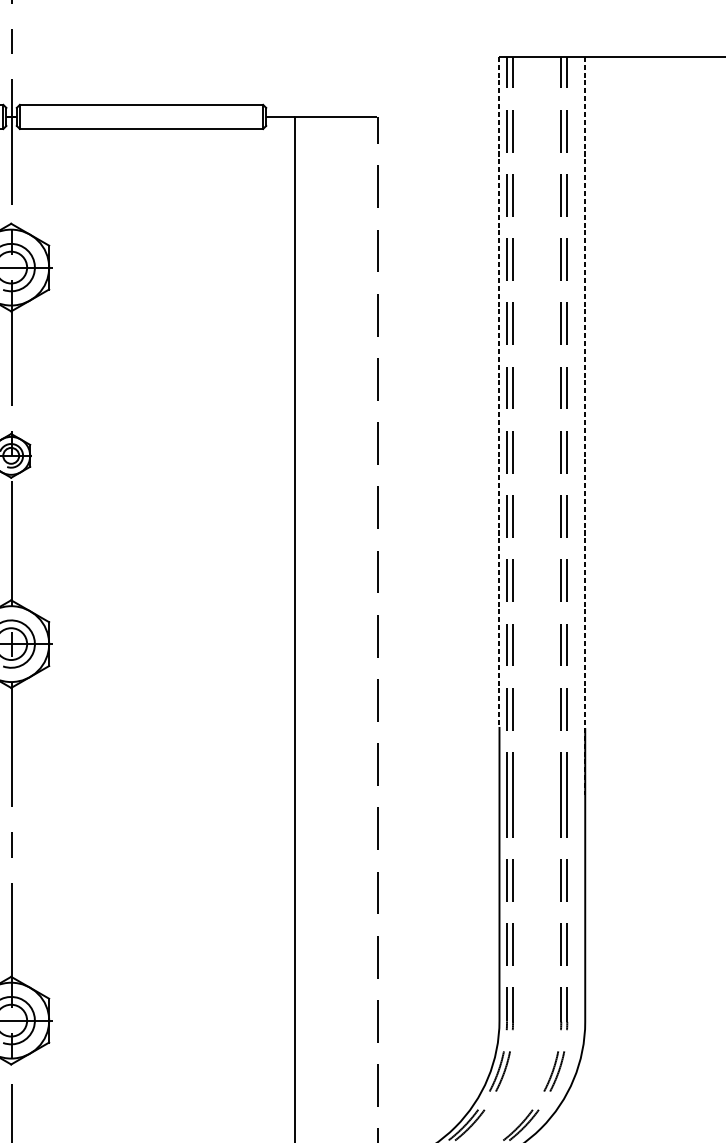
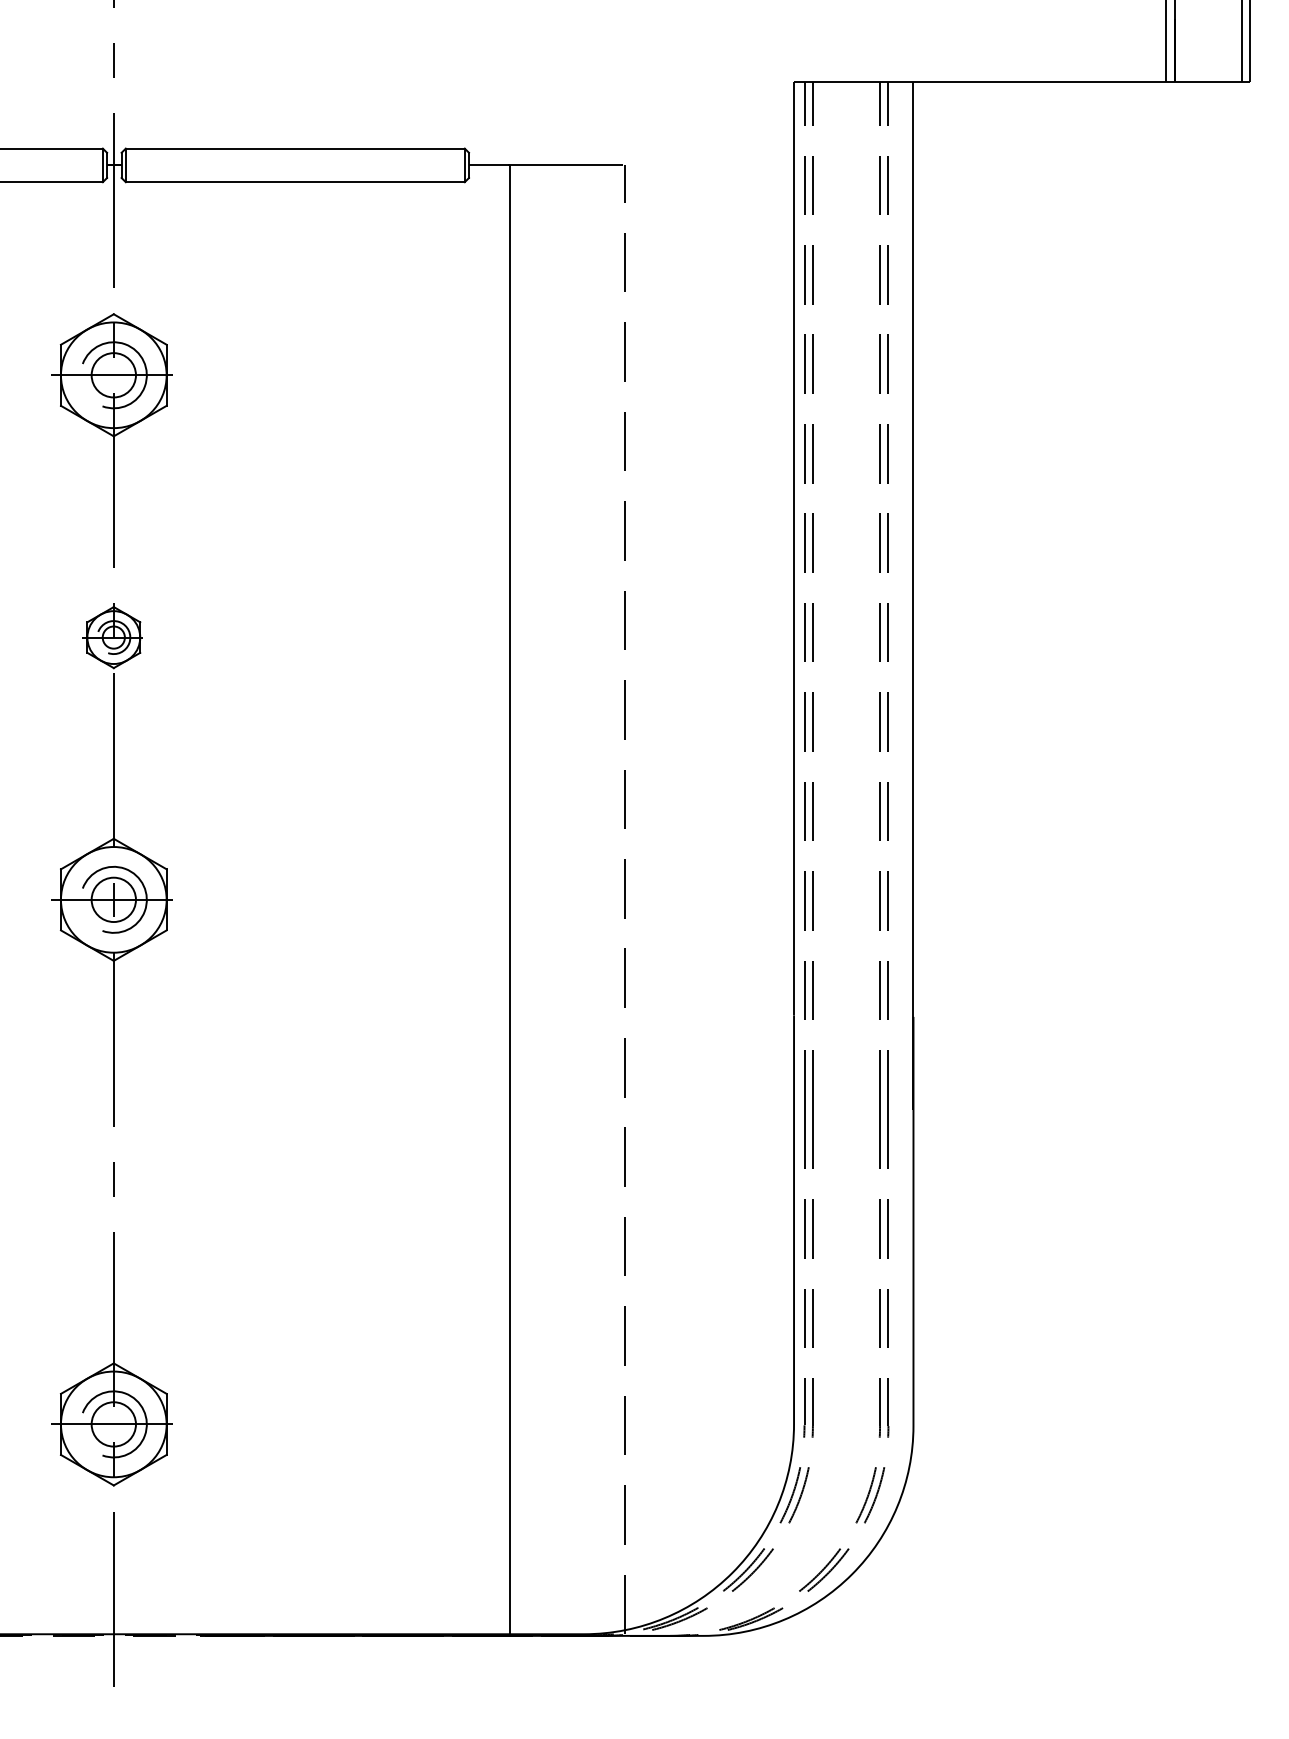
line: (499, 391) -> (794, 548), dashed -> solid
line: (585, 426) -> (913, 596), dashed -> solid

